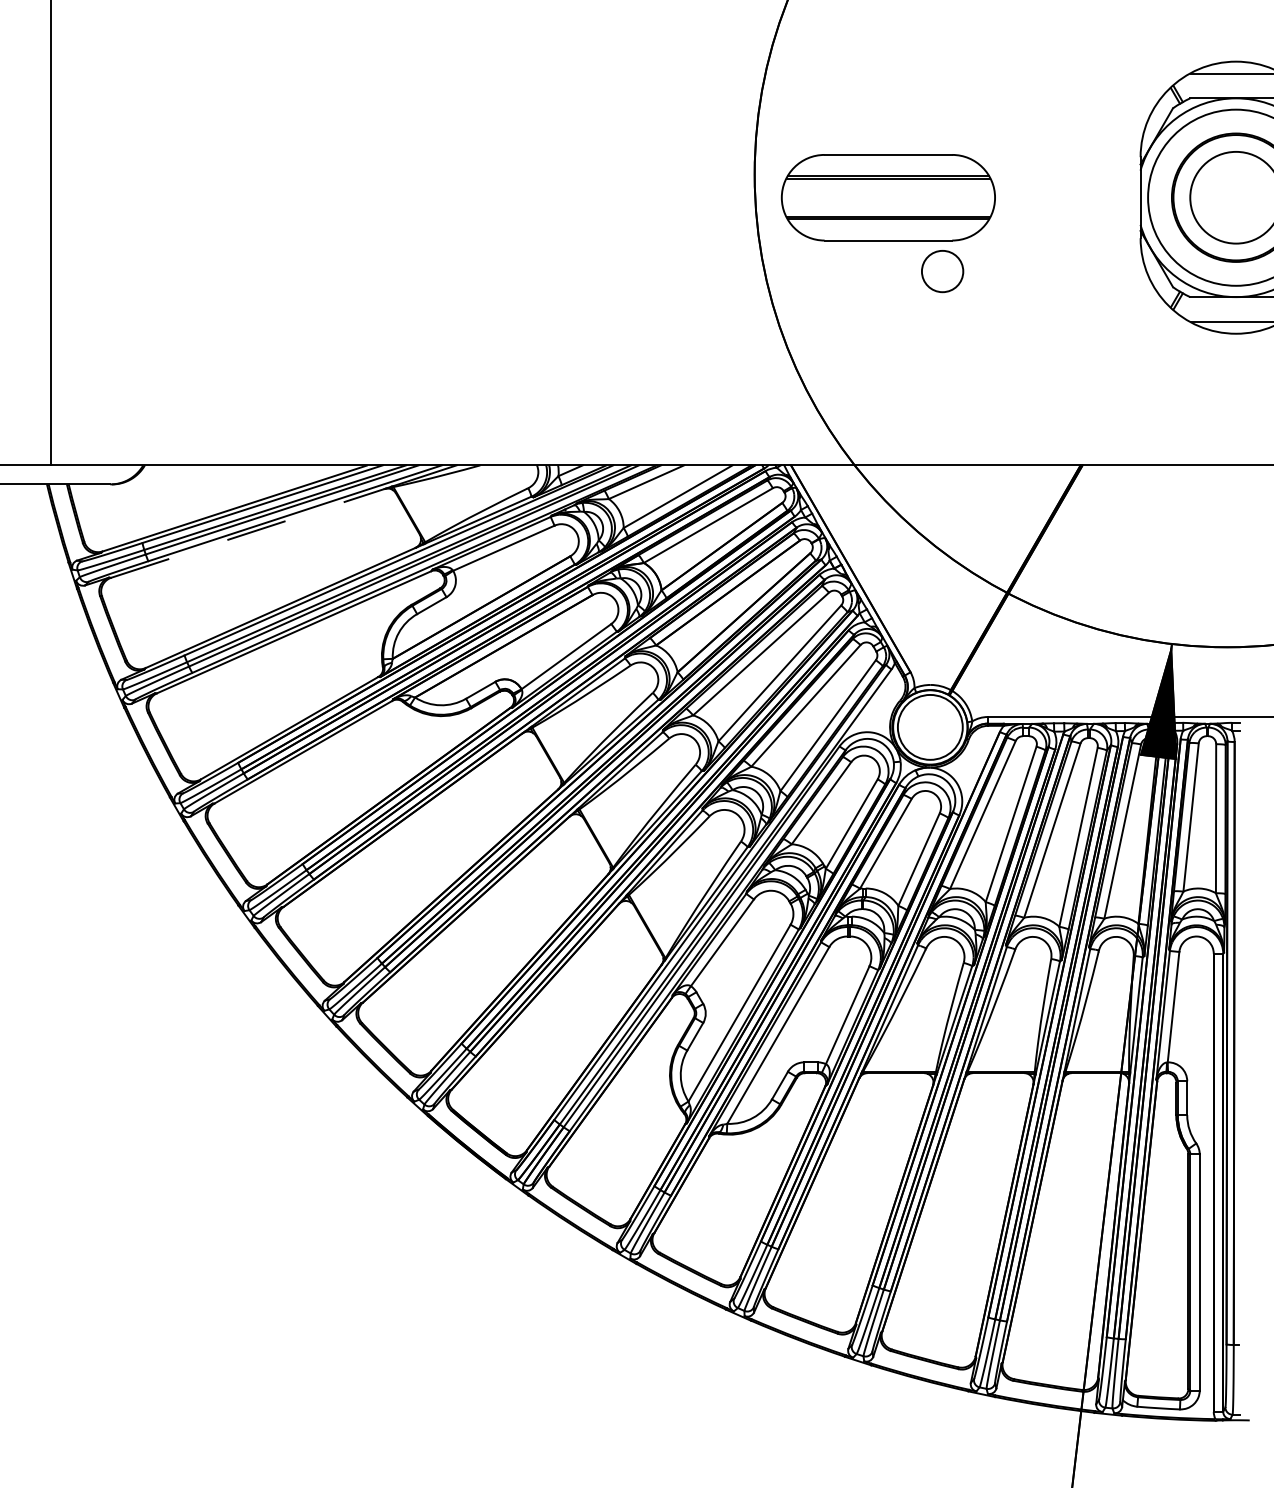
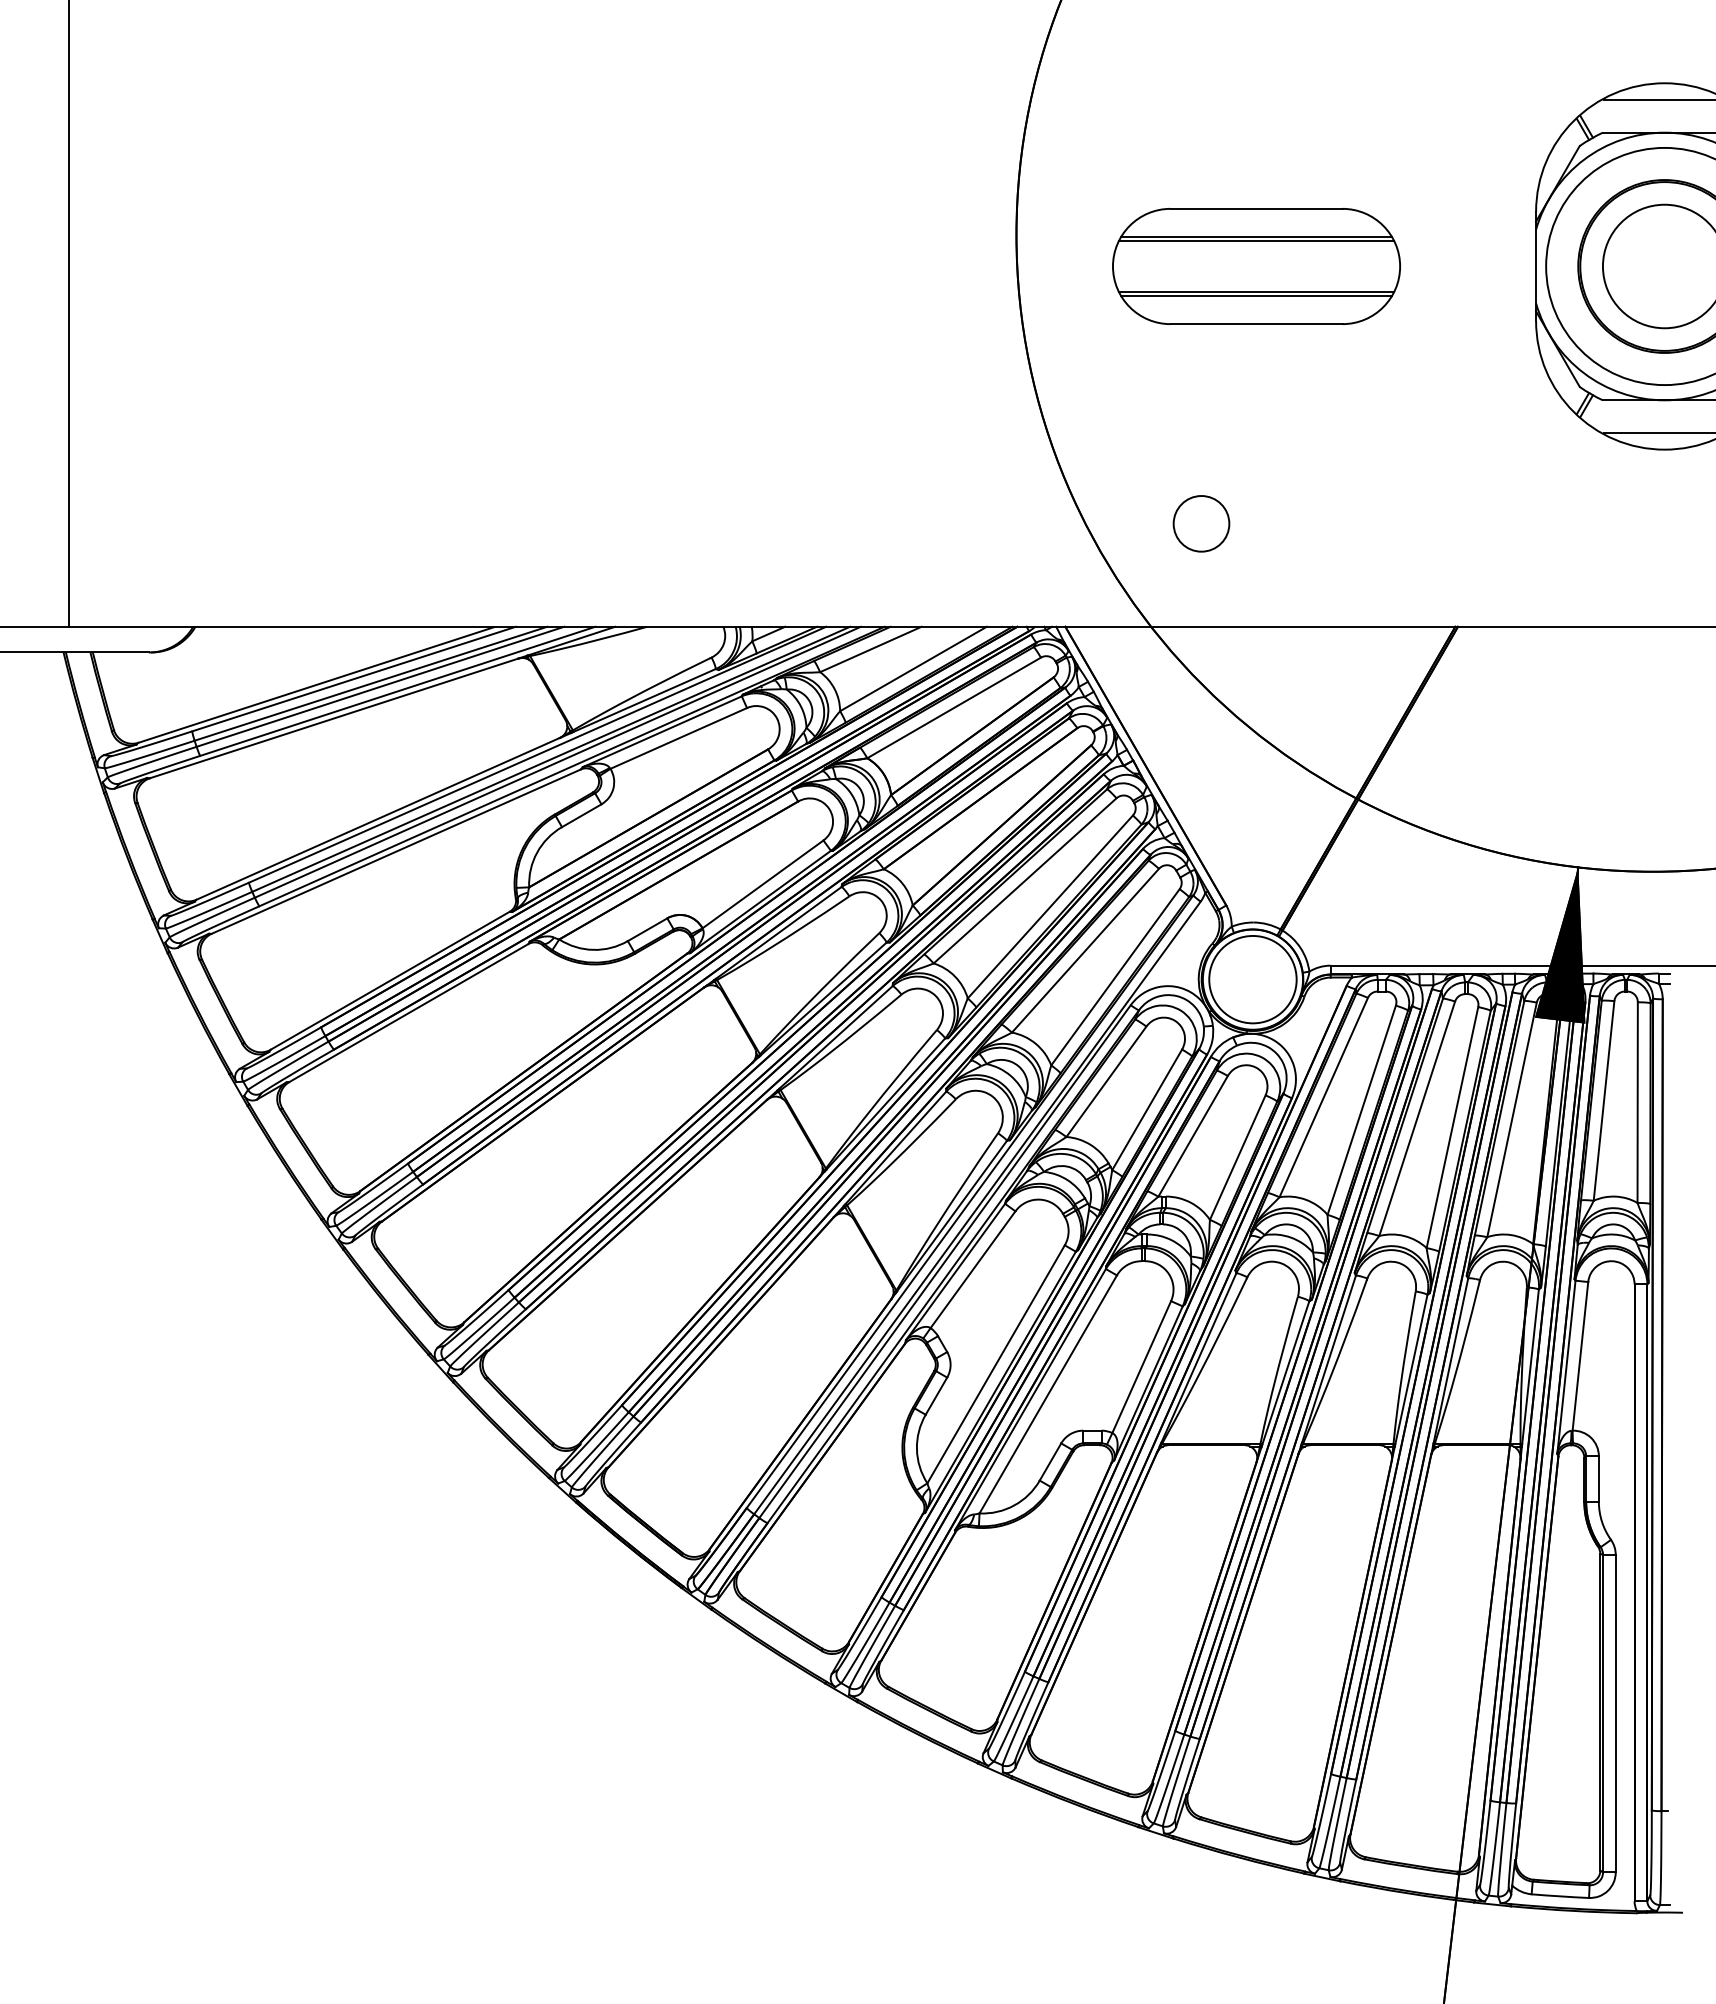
part: (888, 197) -> (1256, 266), moved
circle: (942, 271) -> (1201, 523), moved
line: (248, 533) -> (334, 718), dashed -> solid

